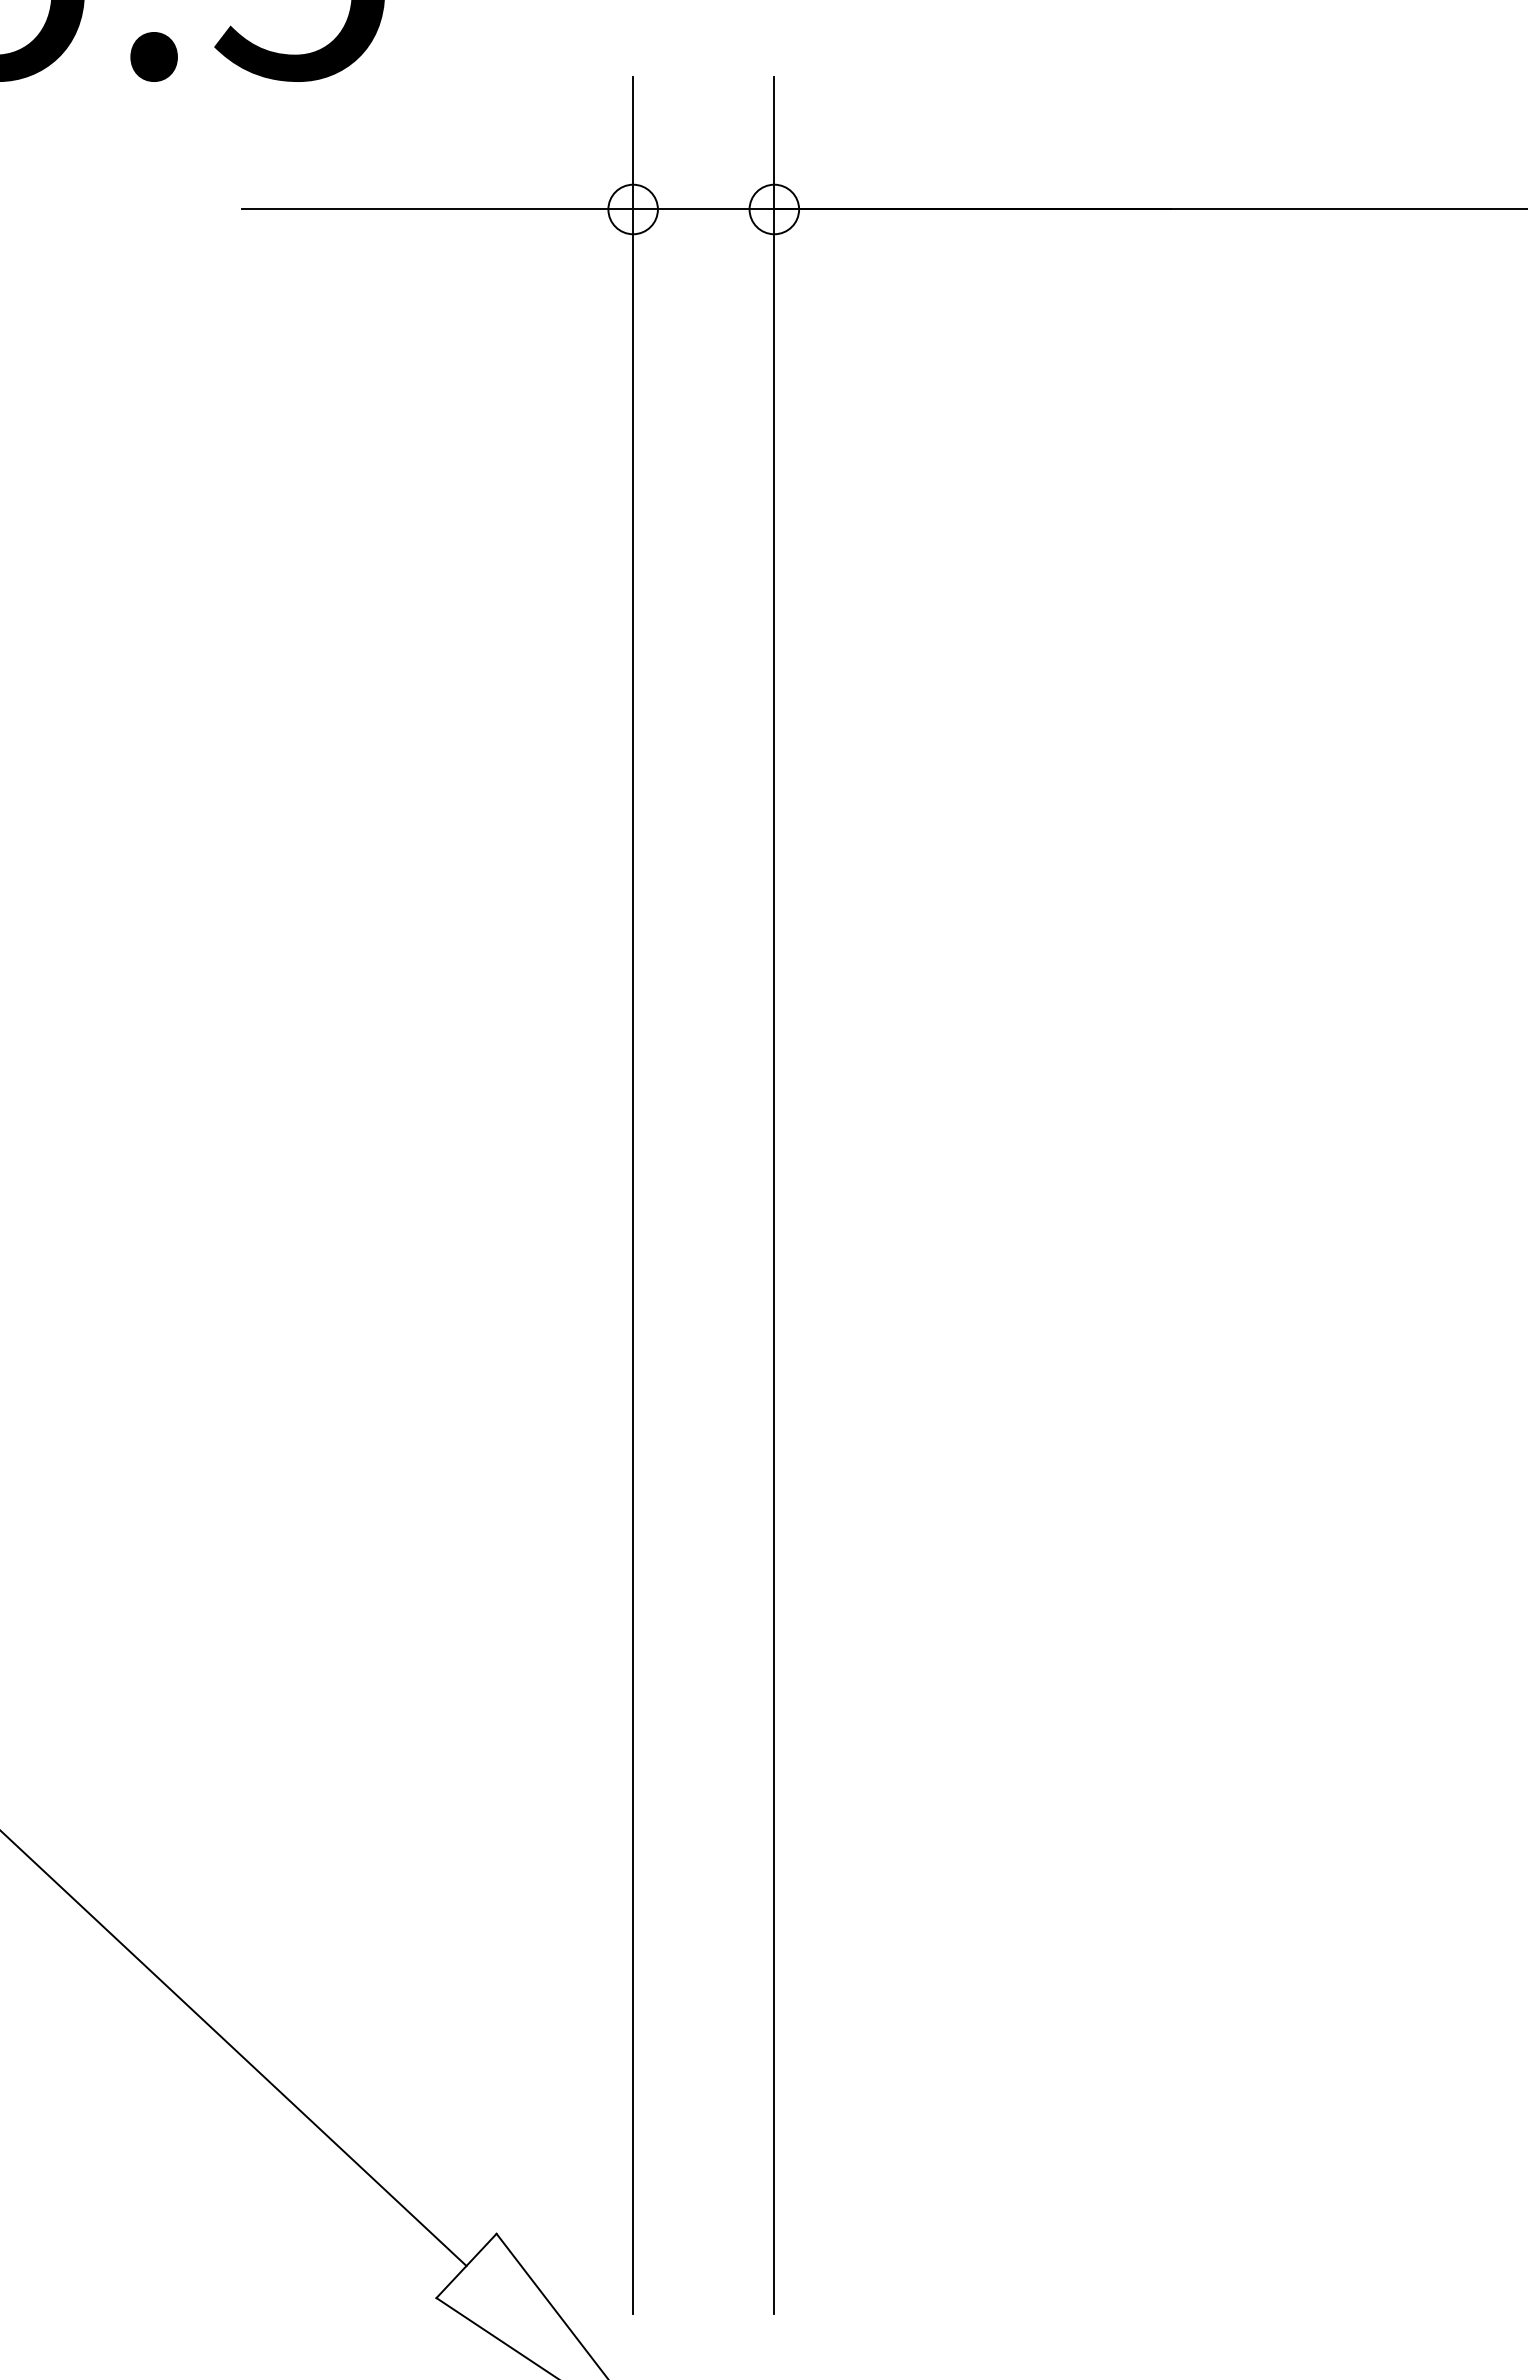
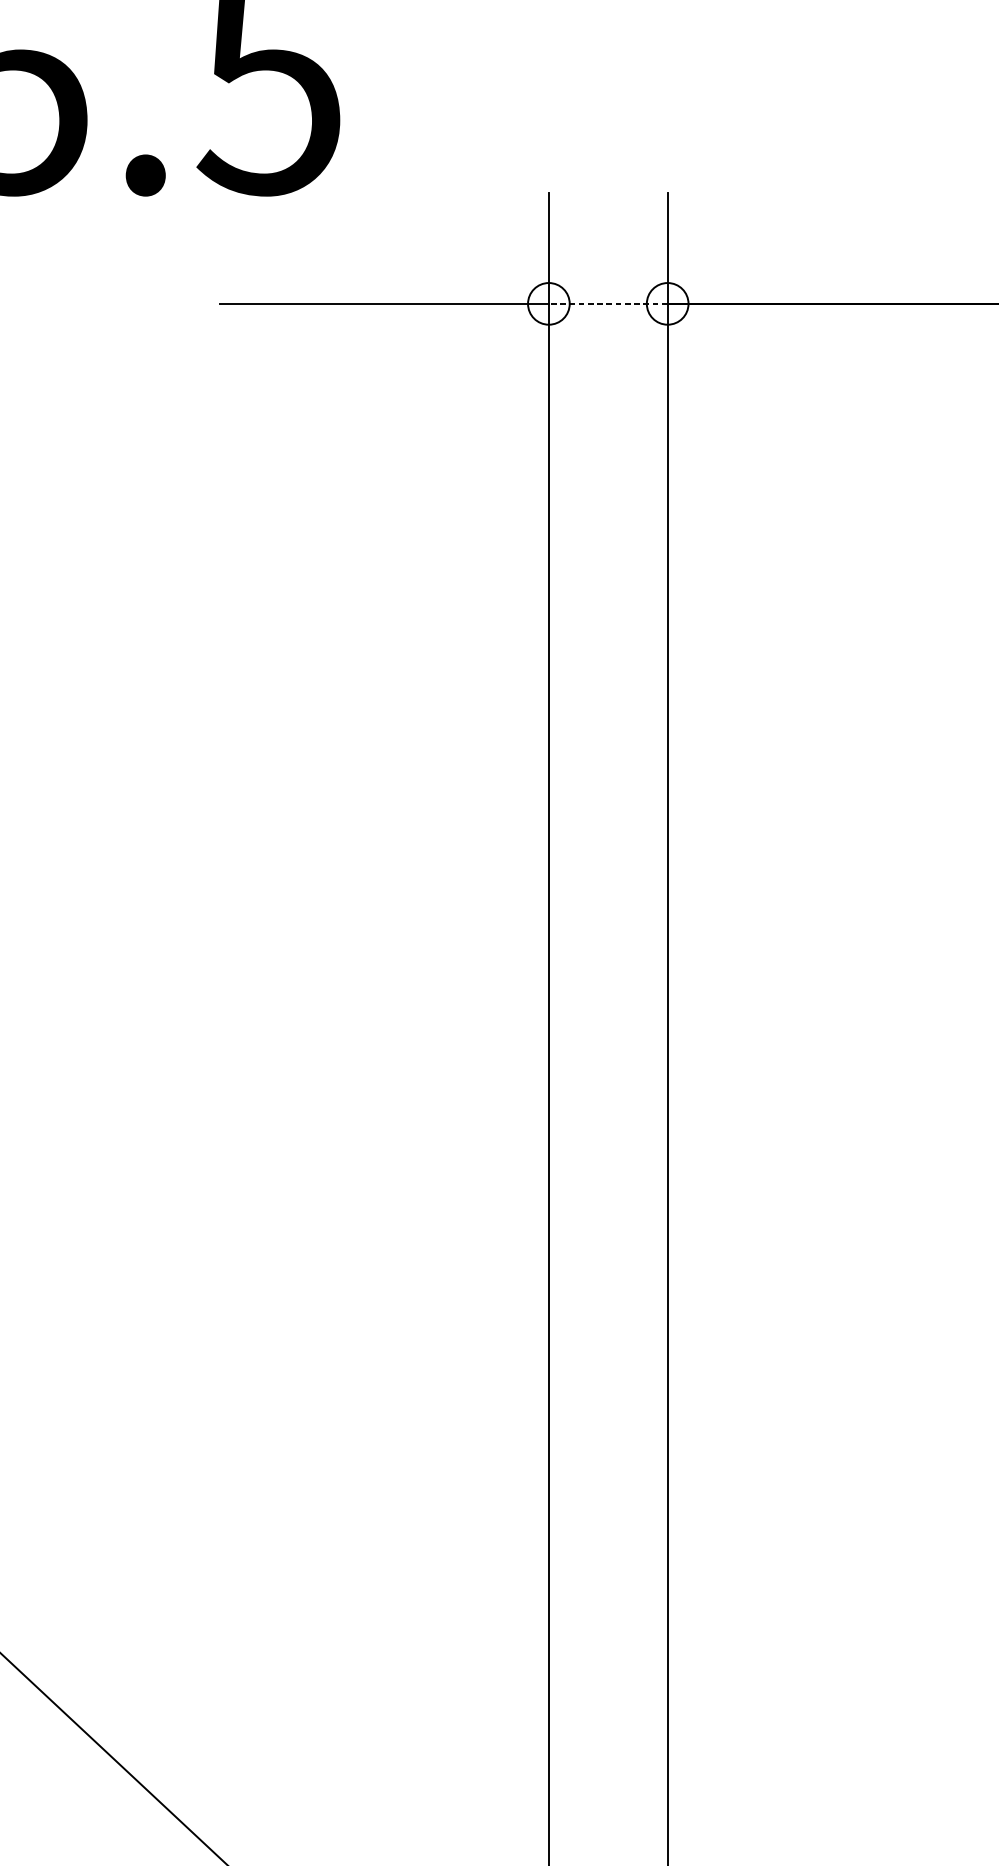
line: (703, 209) -> (608, 303), solid -> dashed

